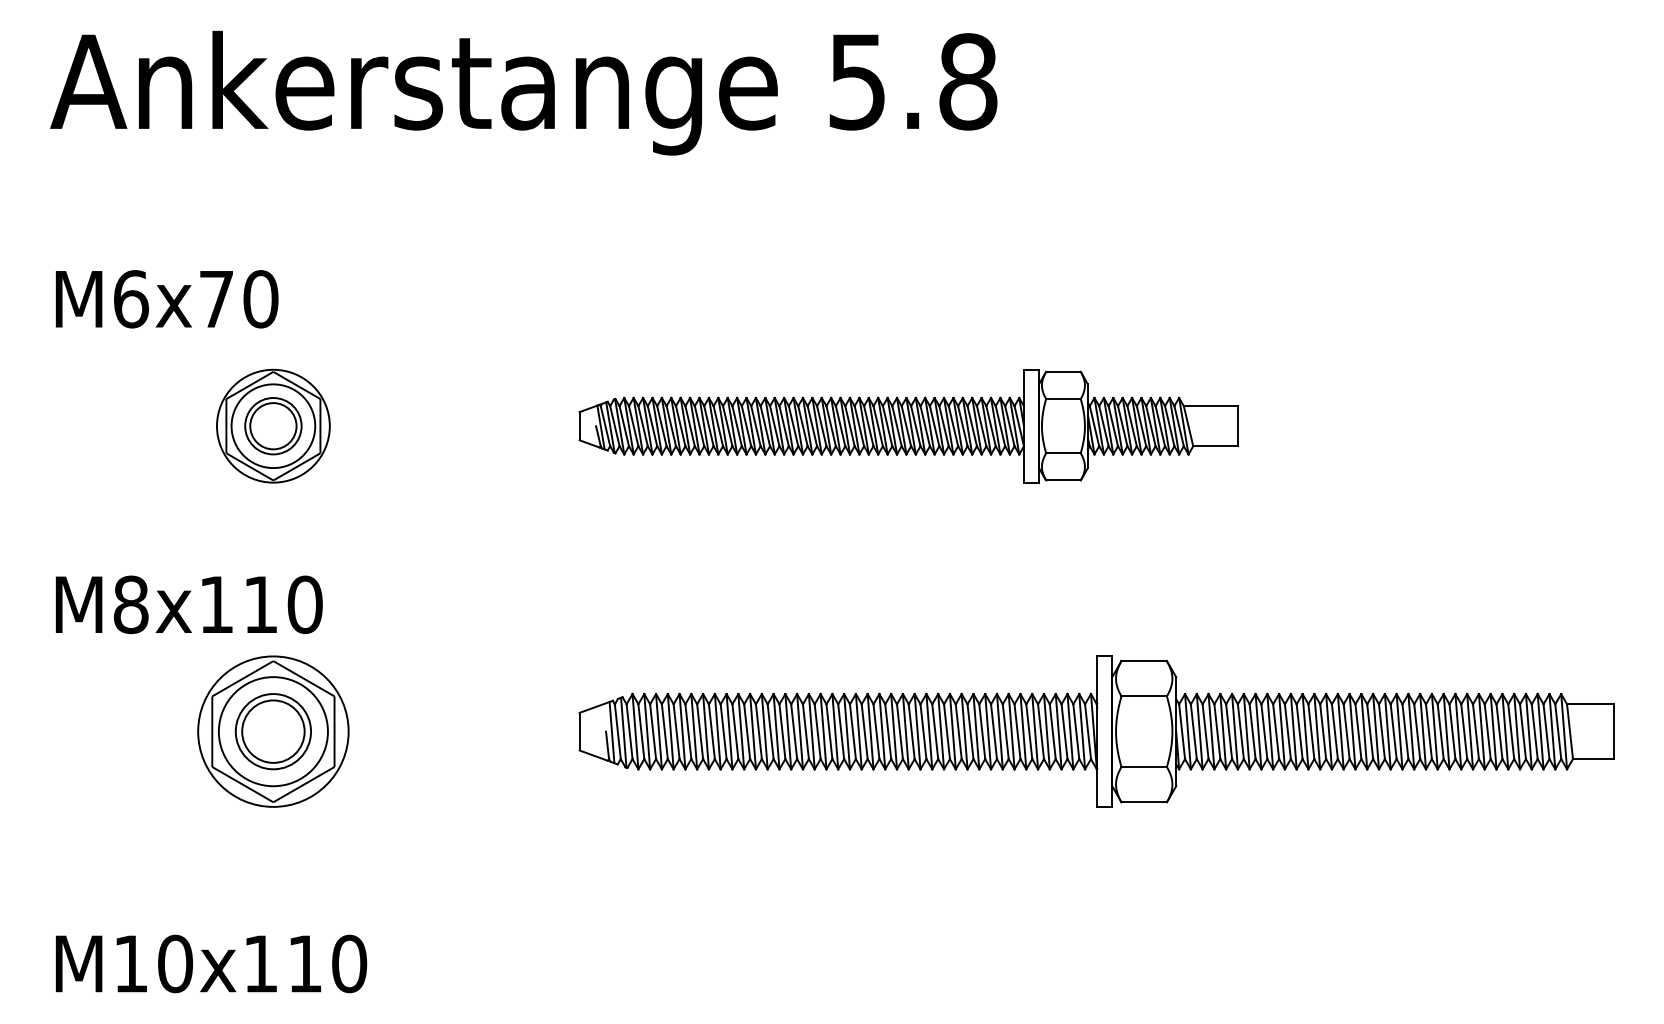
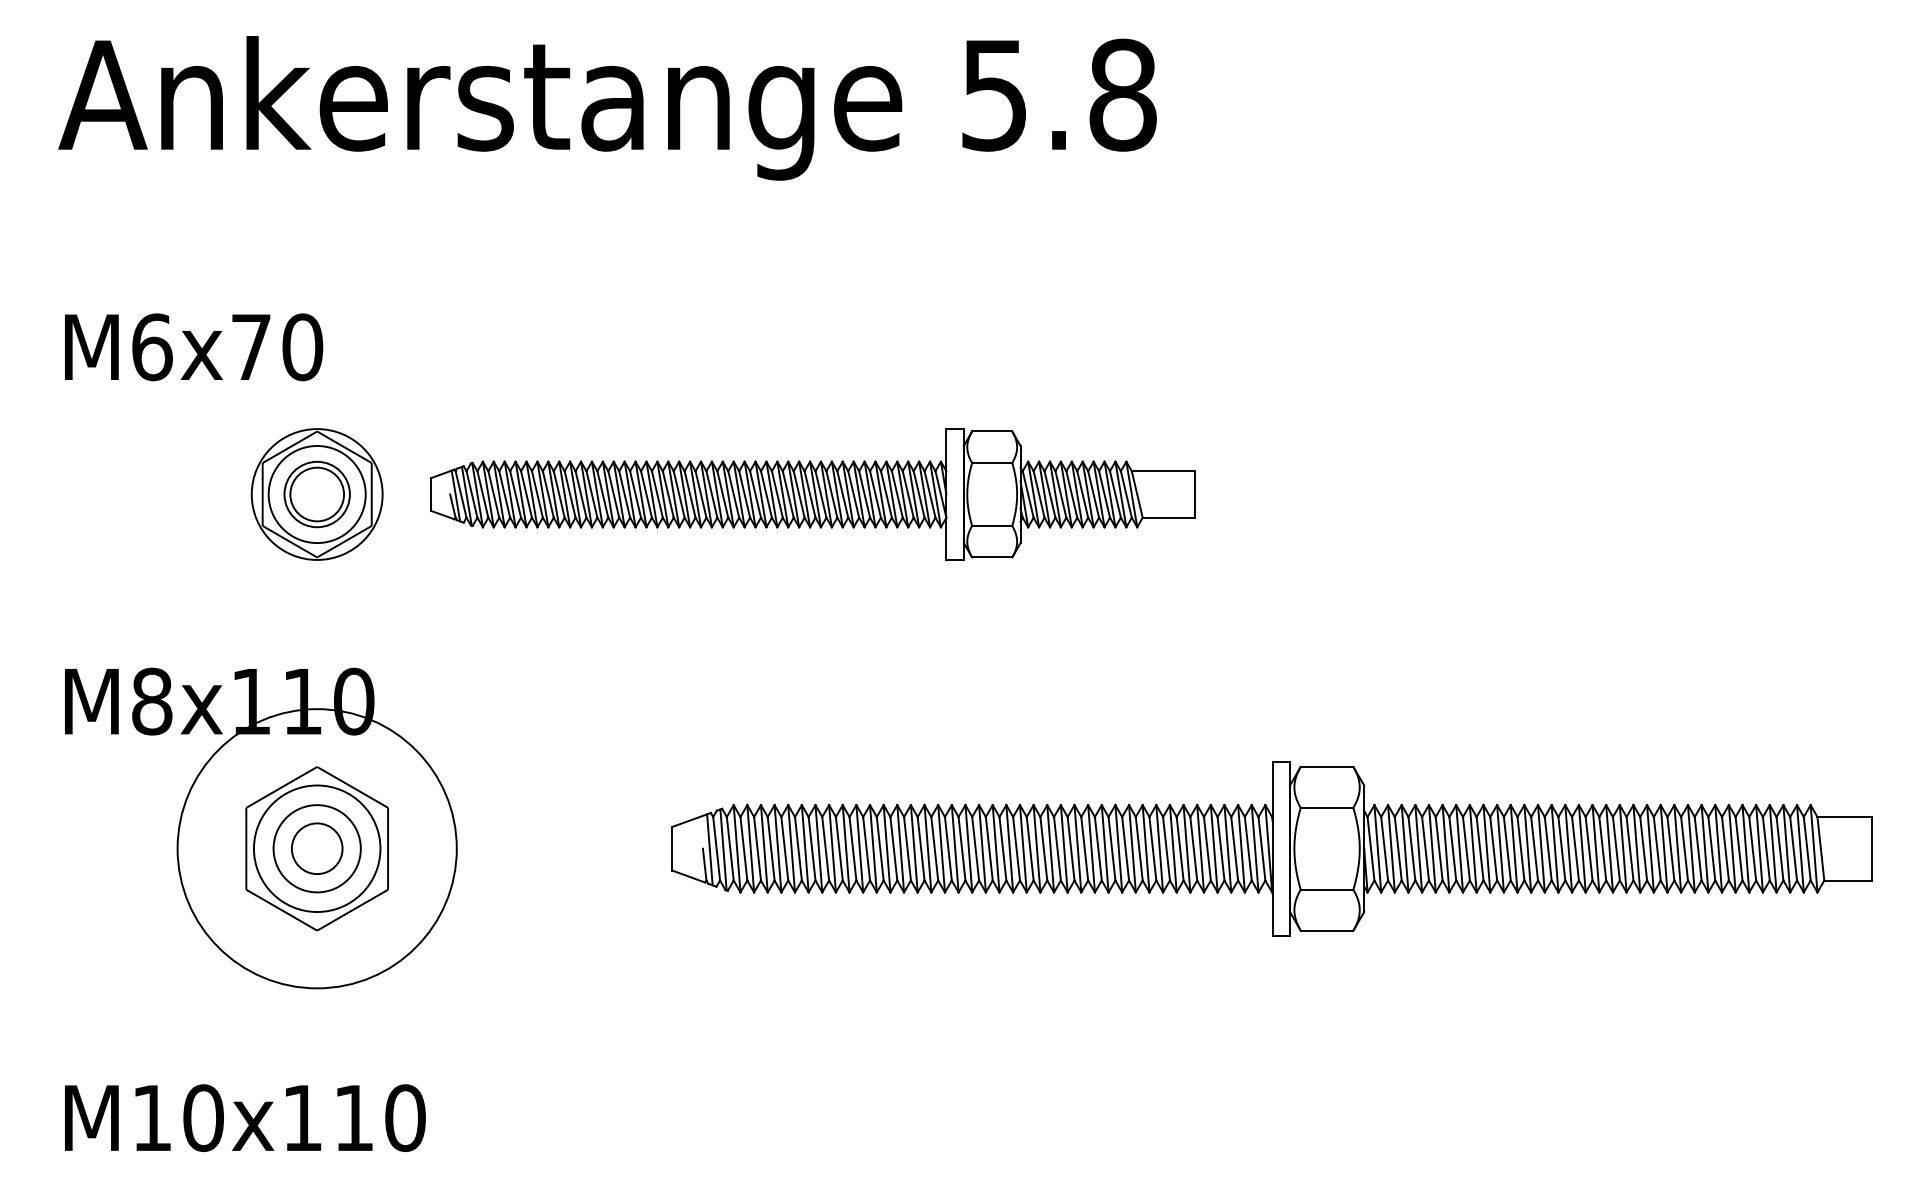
part: (908, 426) -> (812, 494), moved
circle: (273, 731) -> (317, 848), size x0.7
circle: (273, 731) -> (317, 848), size x1.6

